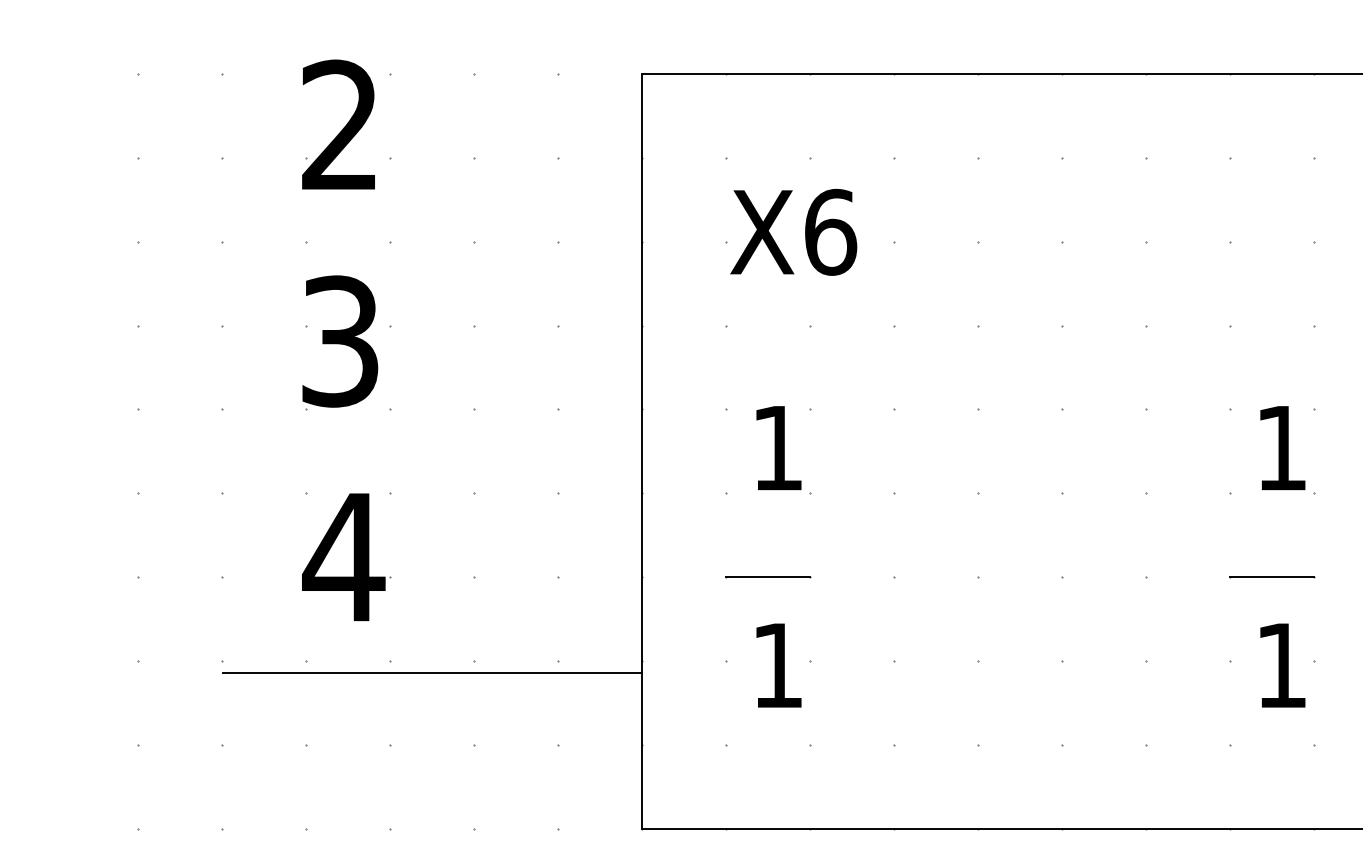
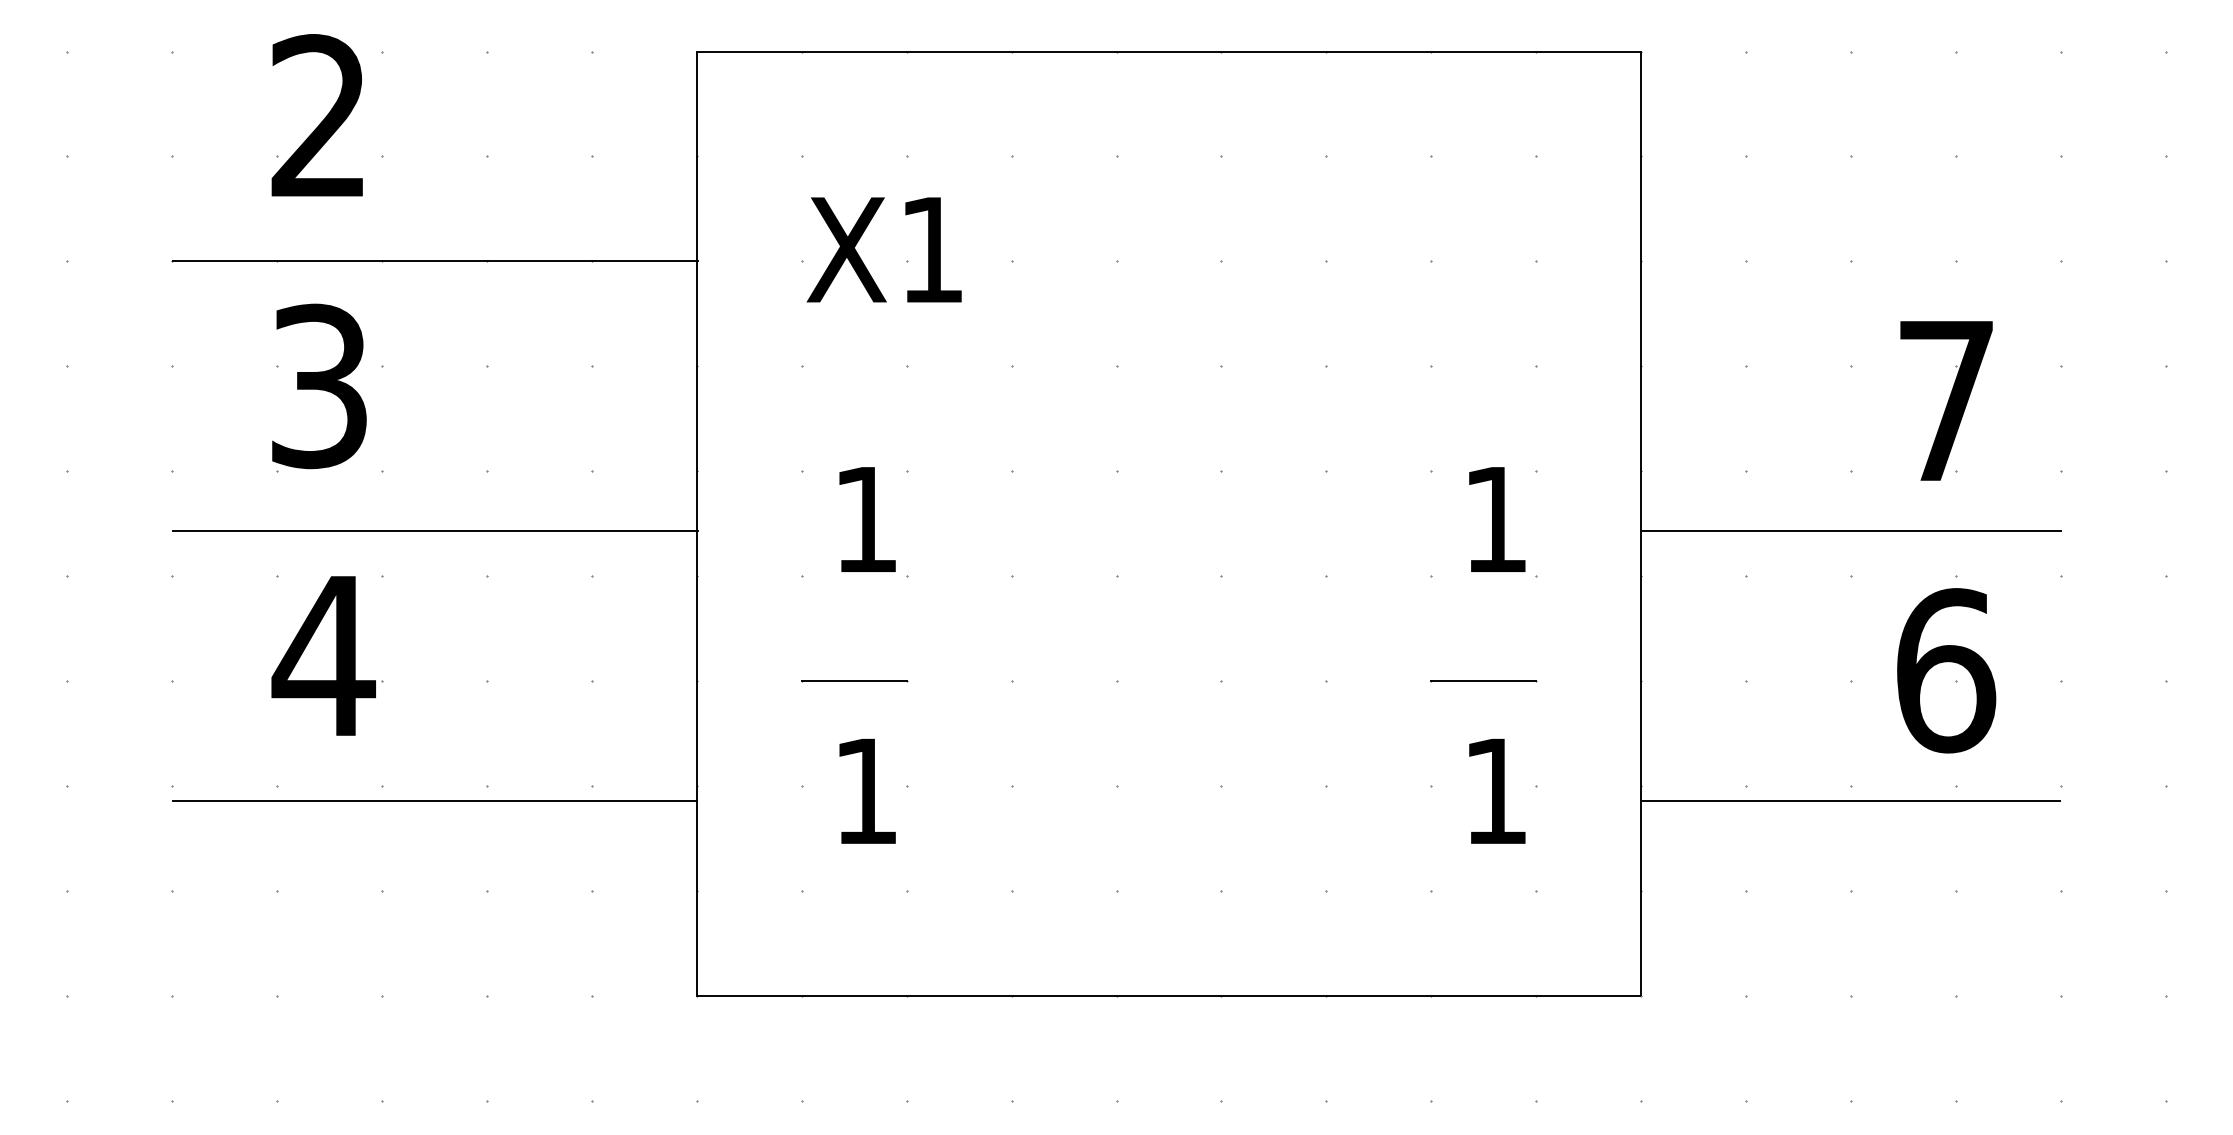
text: (830, 231) -> (932, 249), X6 -> X1
line: (432, 241) -> (434, 261), added
line: (432, 457) -> (434, 531), added

